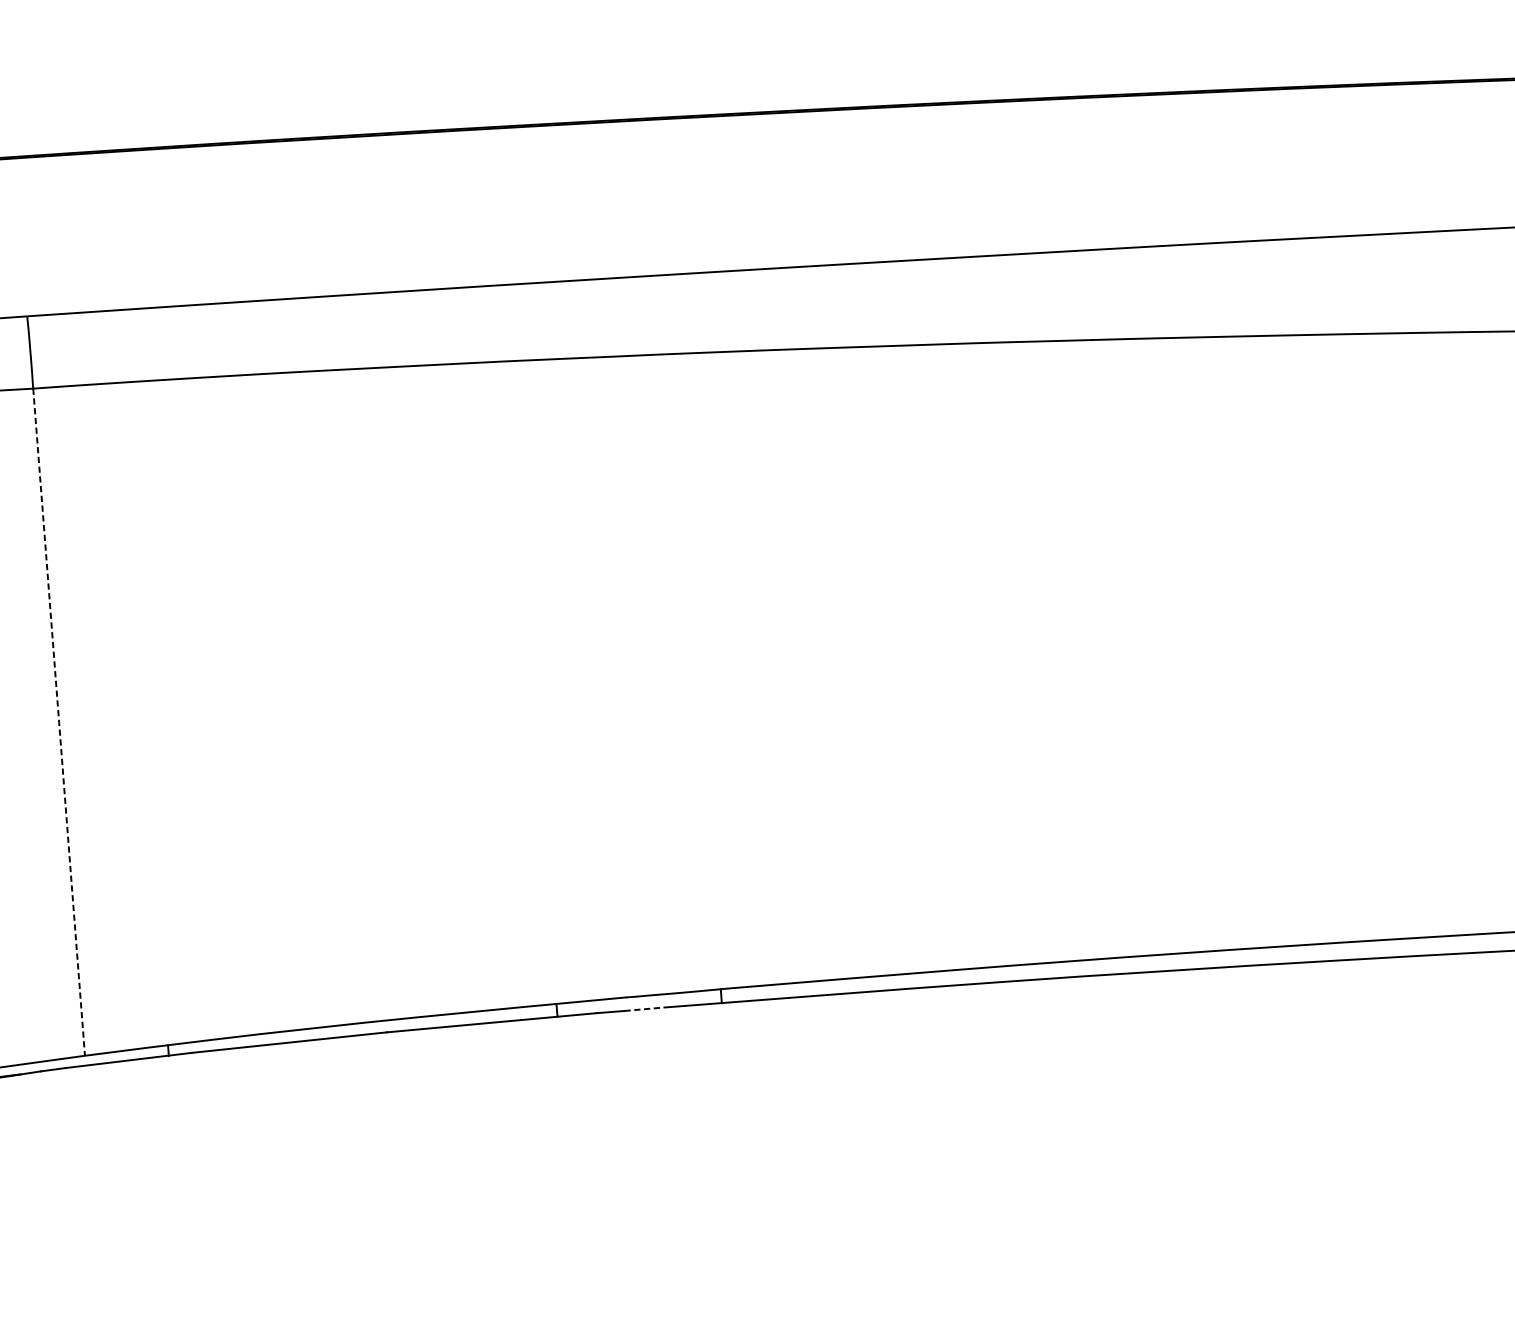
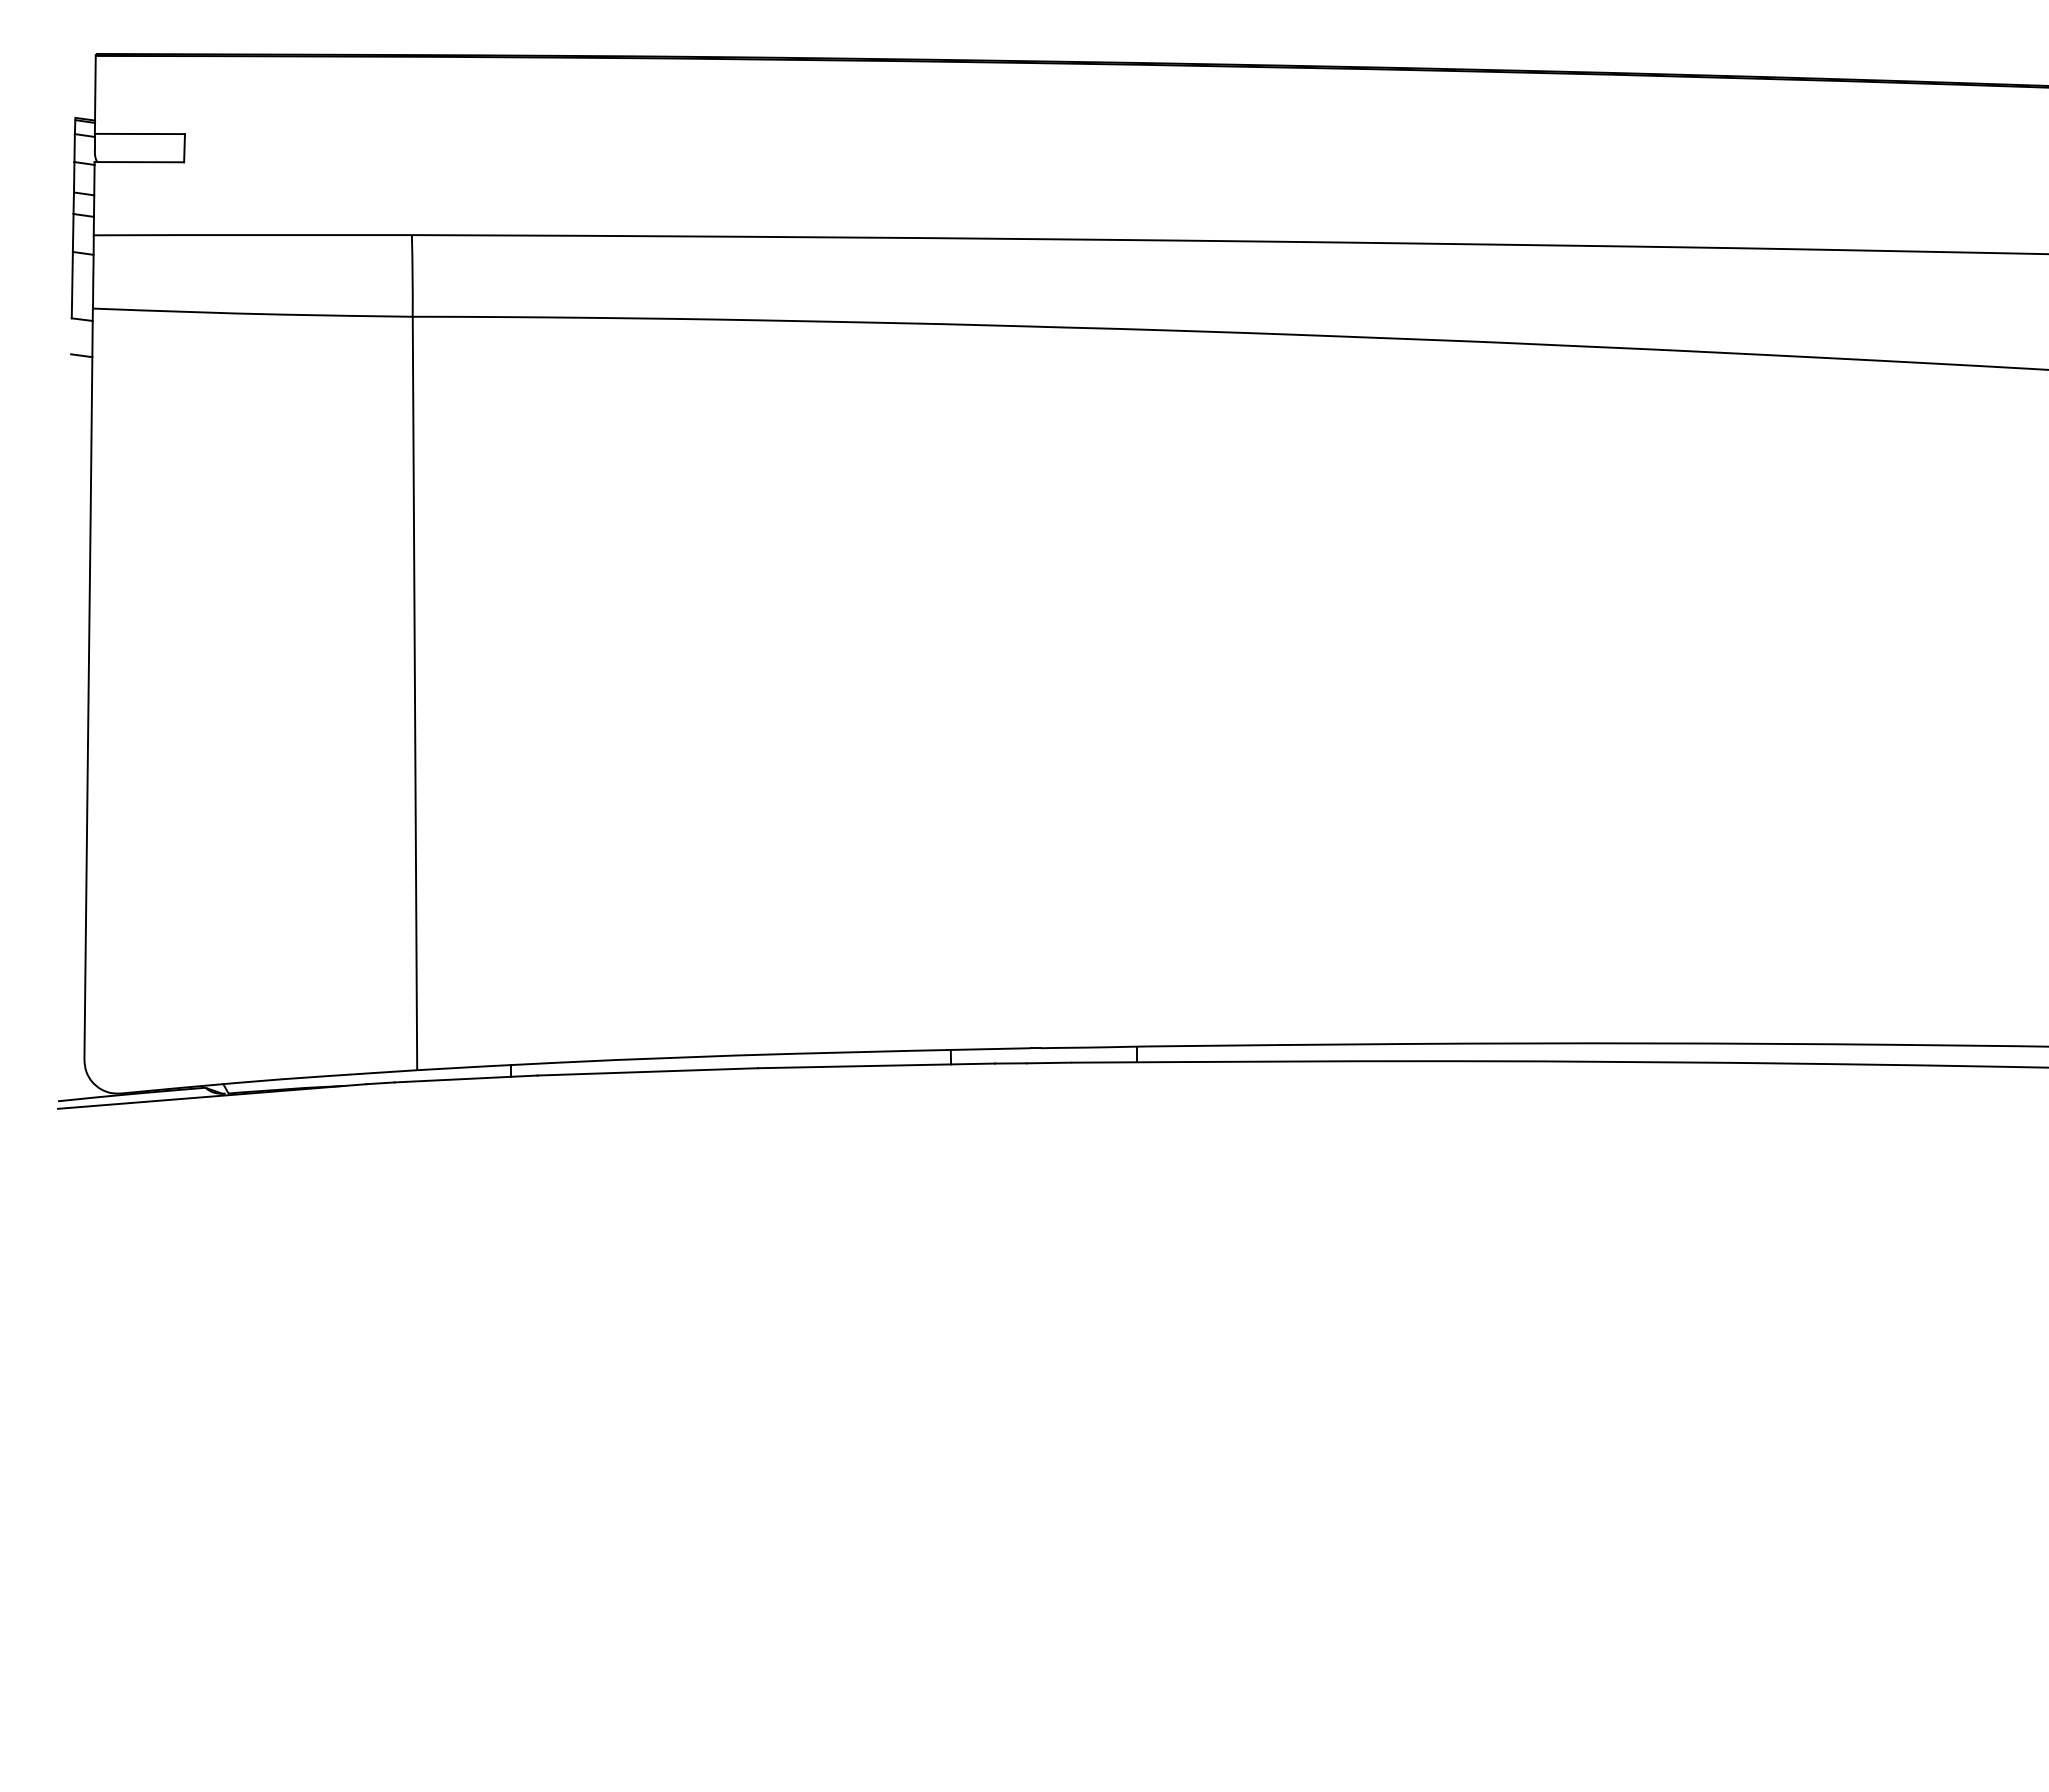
line: (58, 722) -> (414, 693), dashed -> solid
line: (643, 1009) -> (1048, 1063), dashed -> solid

